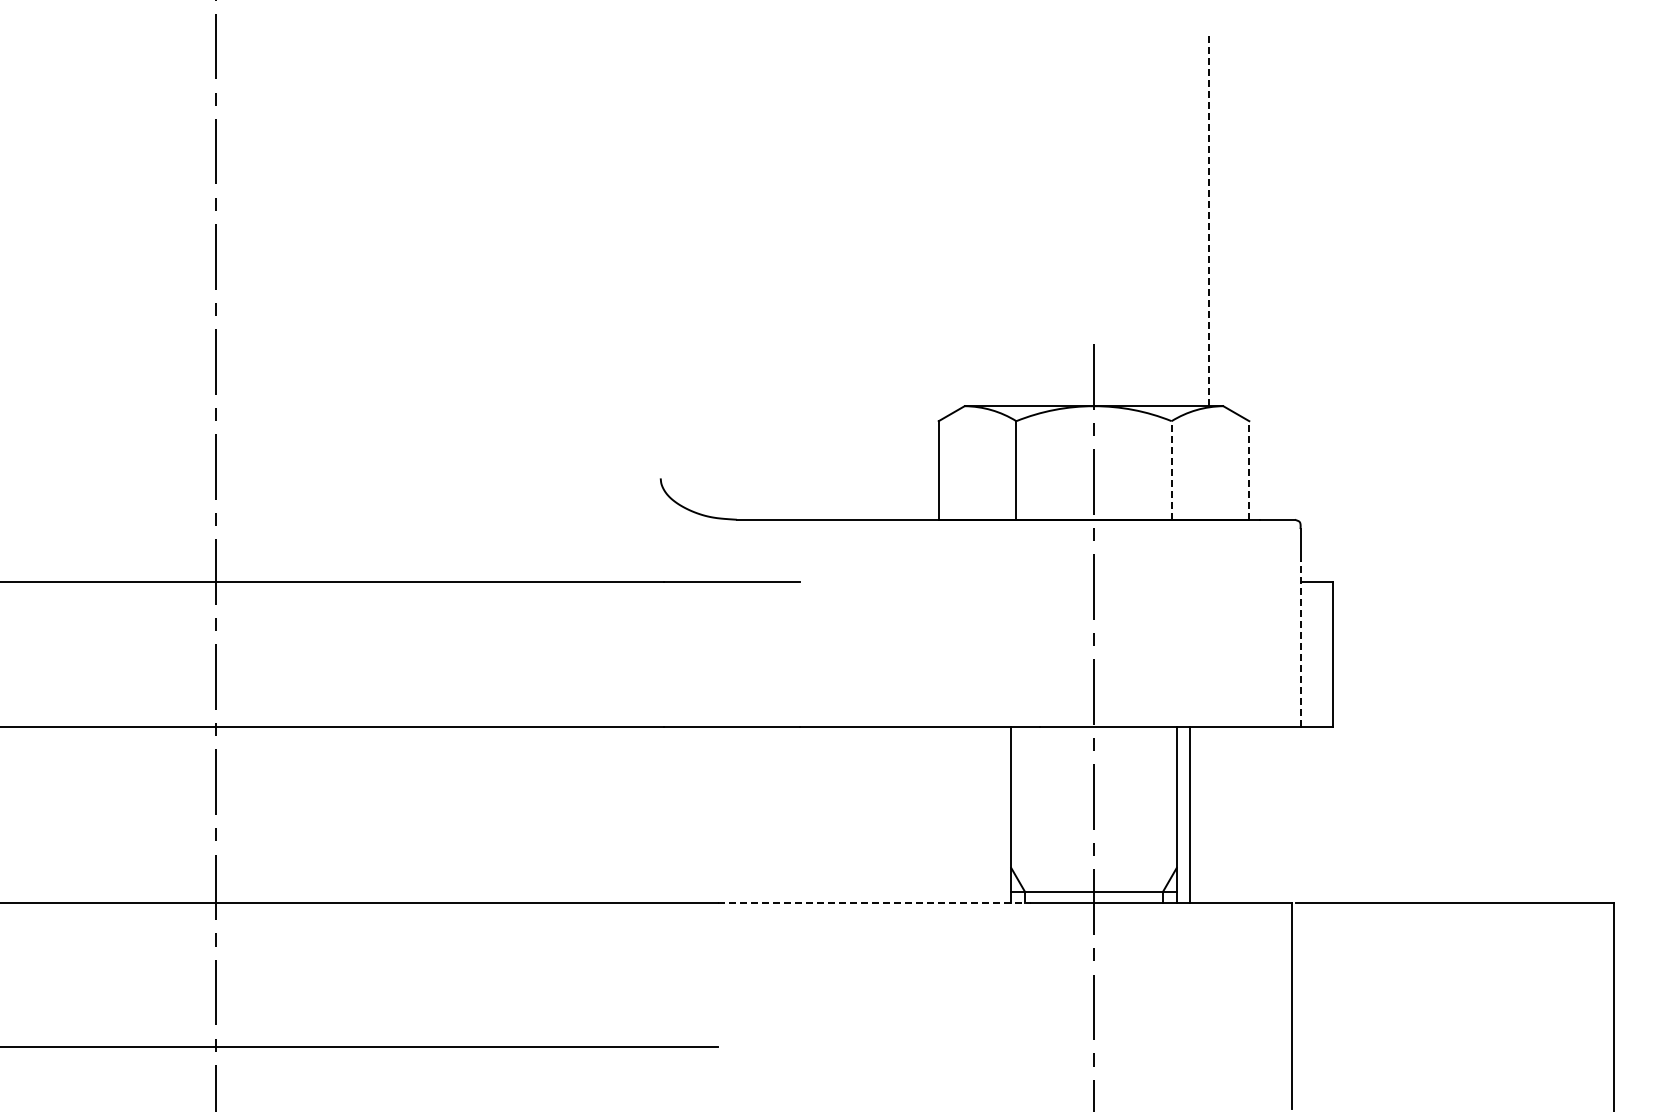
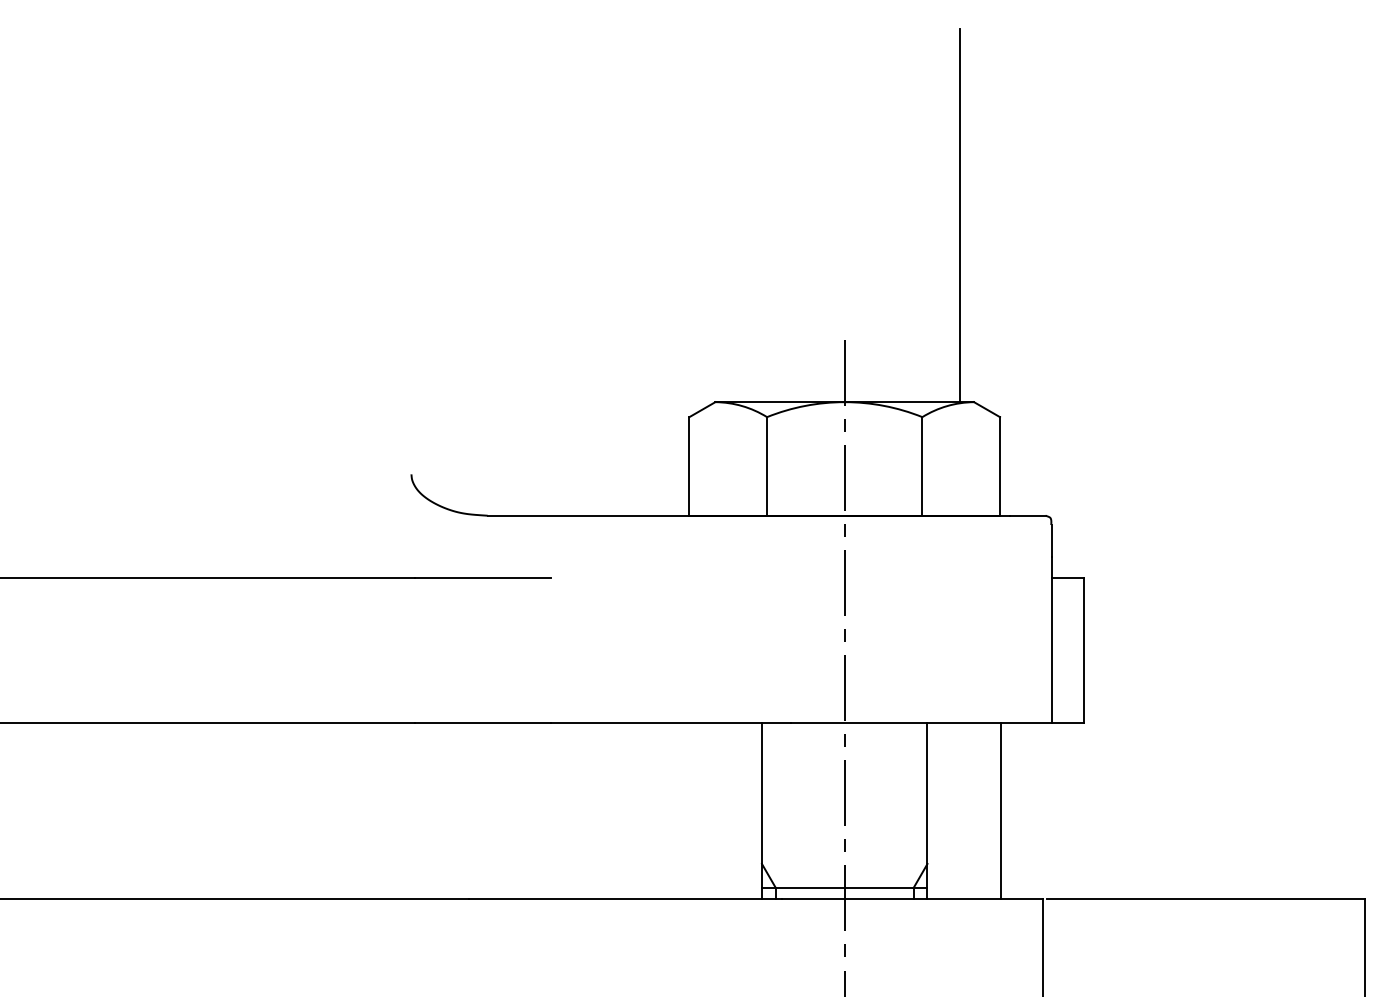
line: (1209, 219) -> (960, 215), dashed -> solid
line: (1171, 470) -> (922, 466), dashed -> solid
line: (1249, 470) -> (1000, 466), dashed -> solid
line: (1300, 643) -> (1051, 639), dashed -> solid
line: (1189, 814) -> (1001, 810), moved
line: (874, 902) -> (625, 898), dashed -> solid

